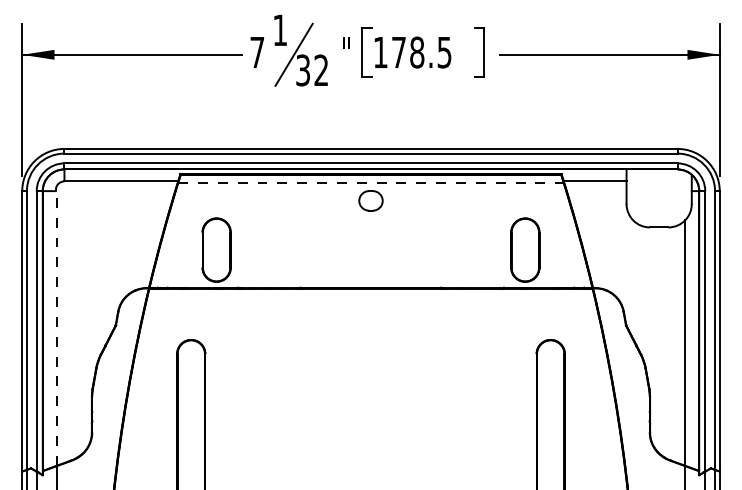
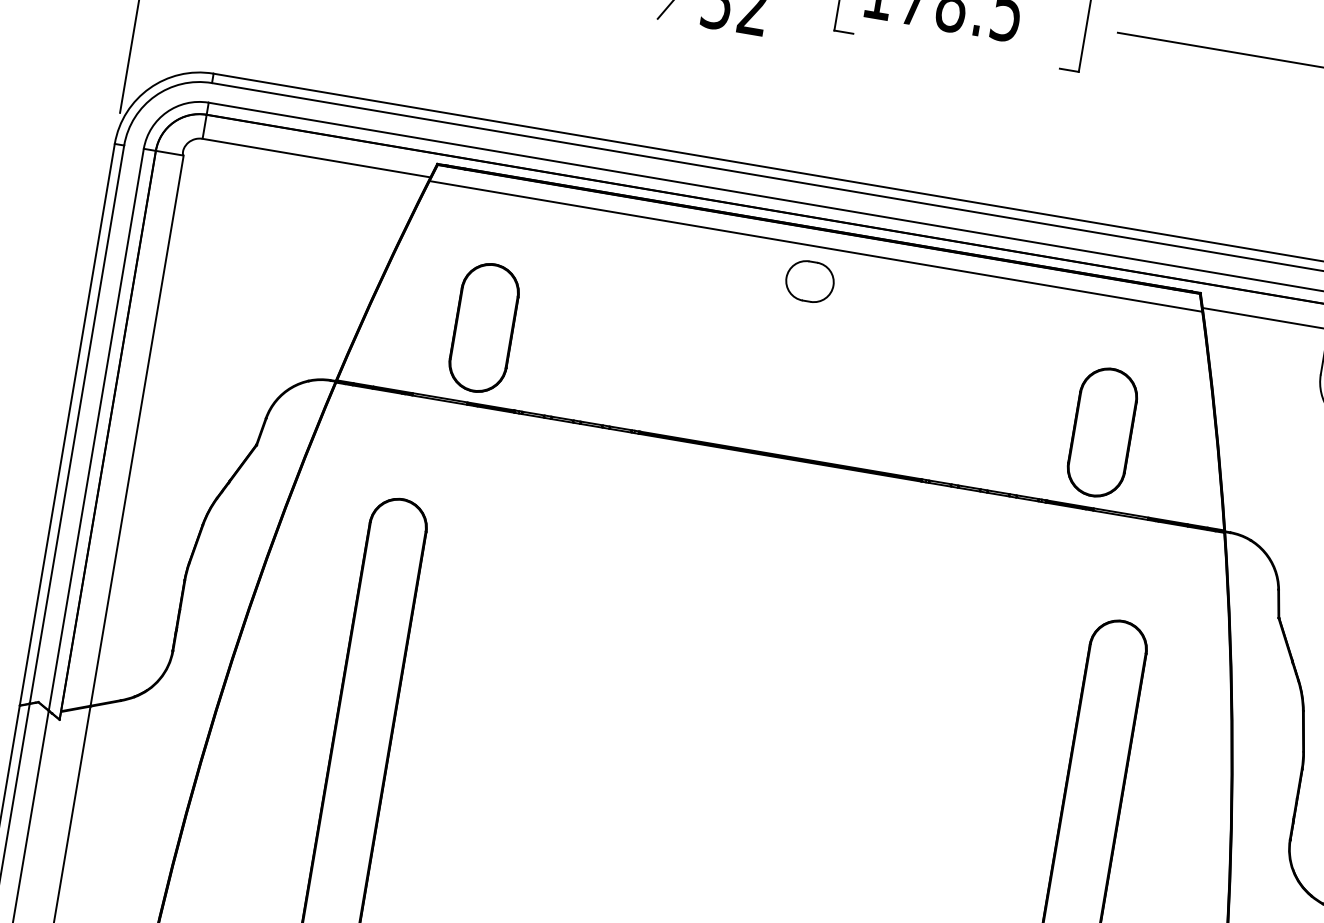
line: (371, 183) -> (816, 246), dashed -> solid
line: (56, 327) -> (137, 428), dashed -> solid

